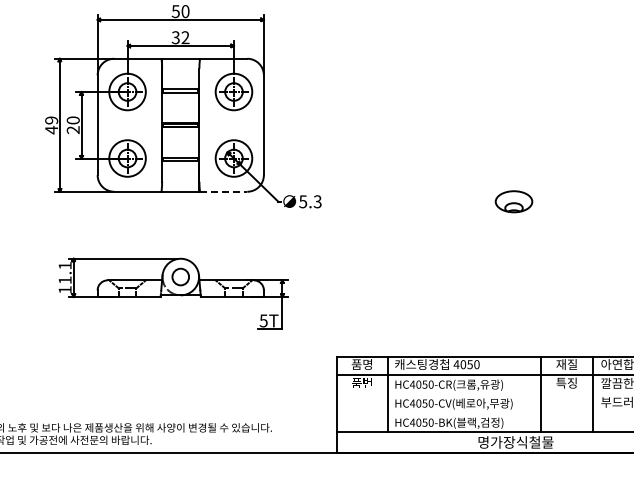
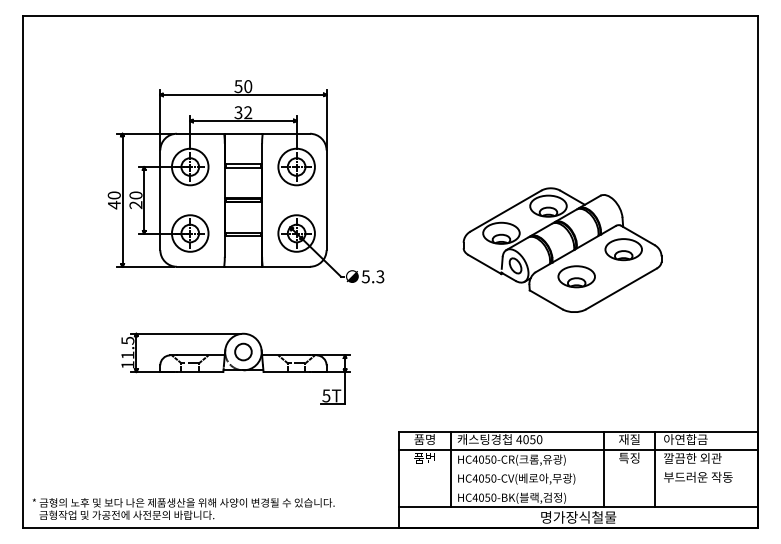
text: (51, 120) -> (114, 195), 49 -> 40
part: (499, 174) -> (562, 249), added
line: (223, 191) -> (286, 266), dashed -> solid
text: (64, 265) -> (127, 340), 11.1 -> 11.5

